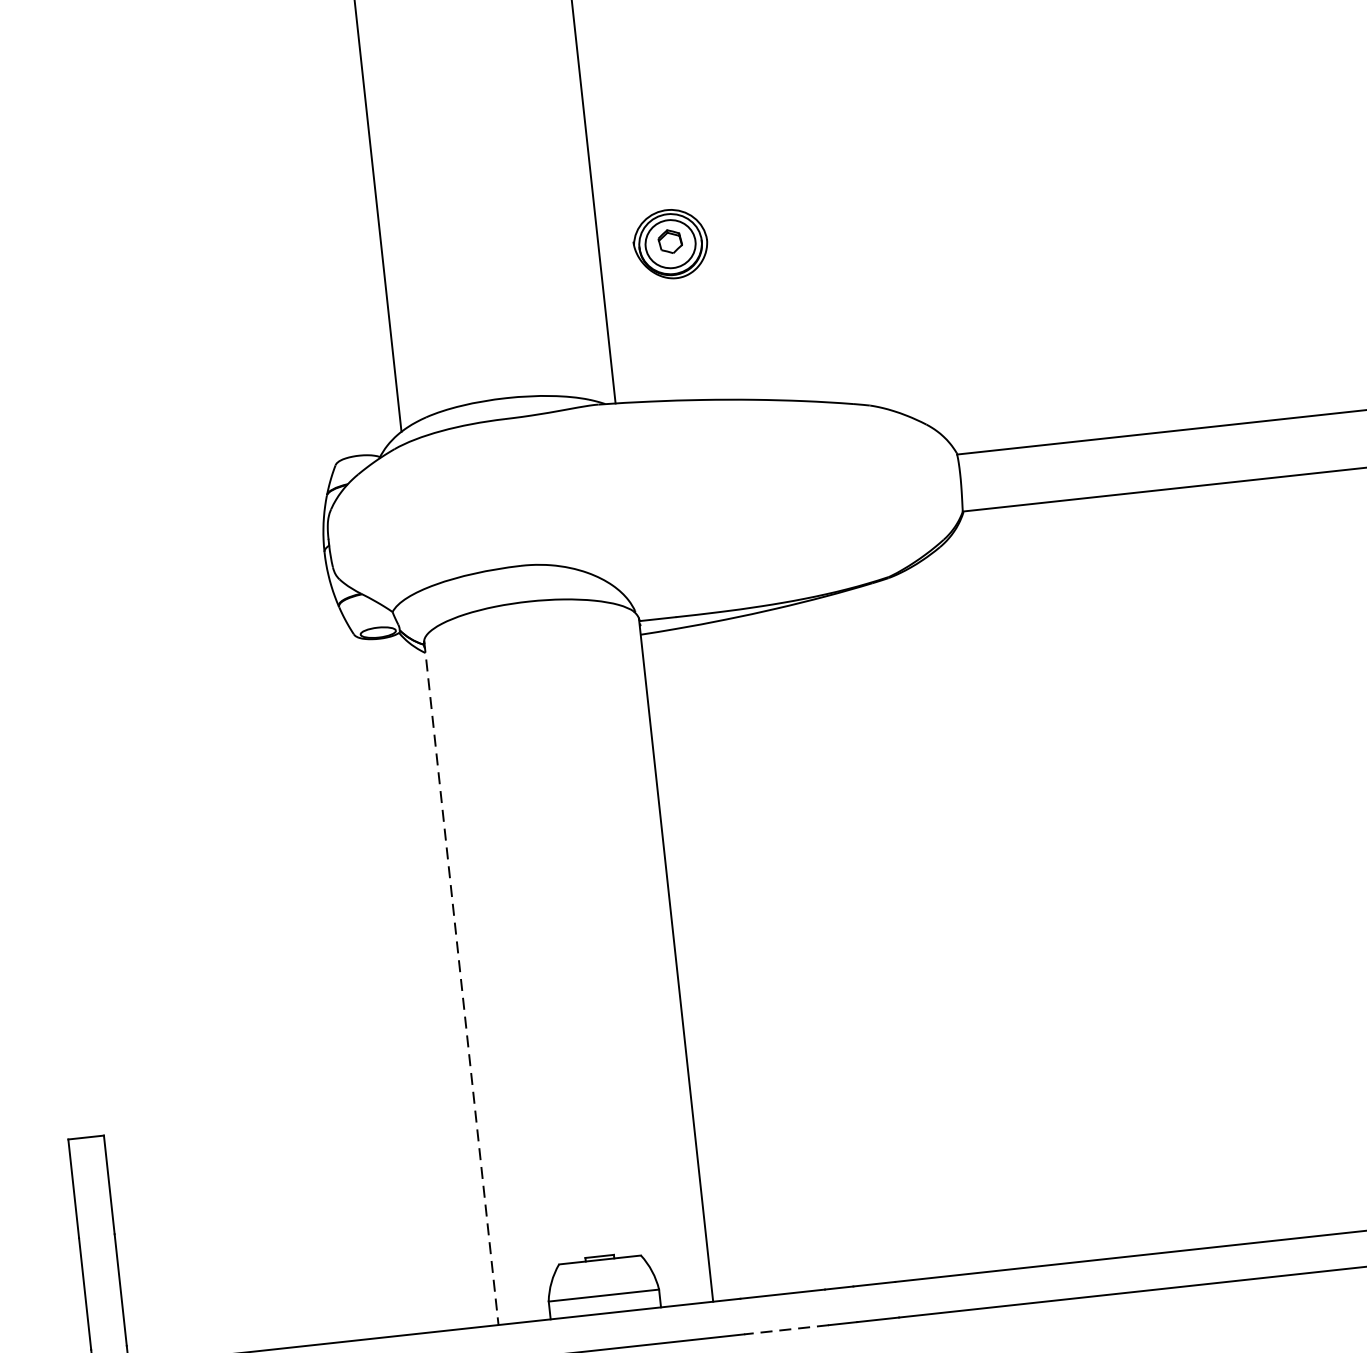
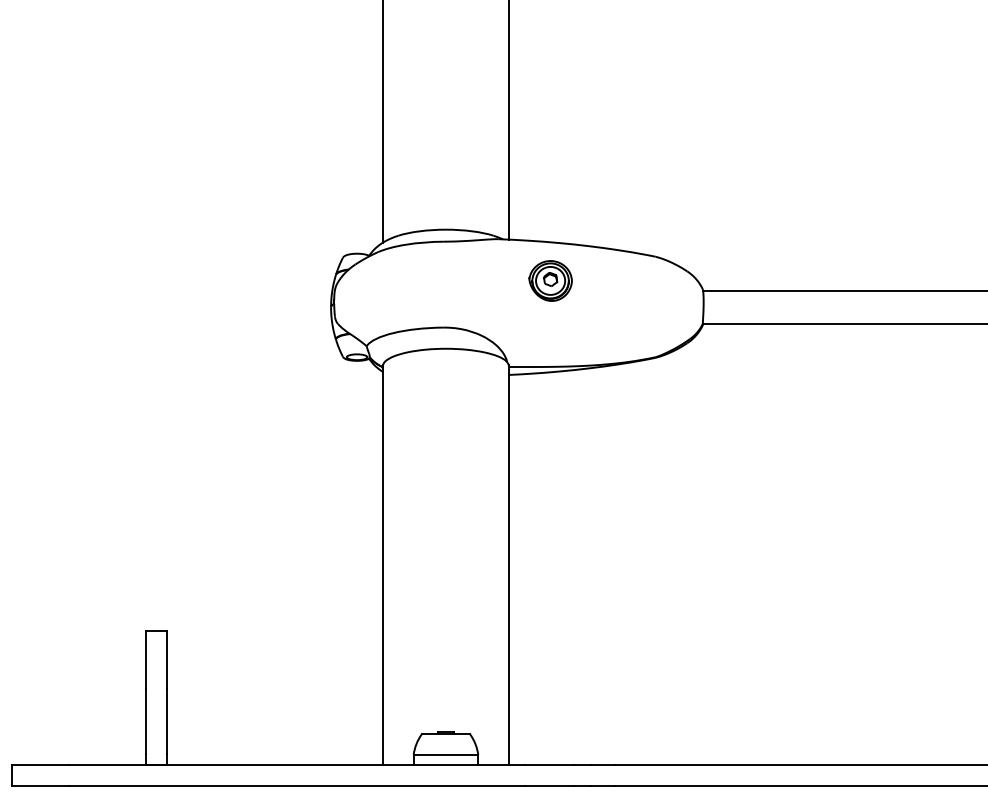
part: (670, 243) -> (550, 280), moved
line: (462, 983) -> (383, 565), dashed -> solid
line: (786, 1330) -> (549, 786), dashed -> solid

